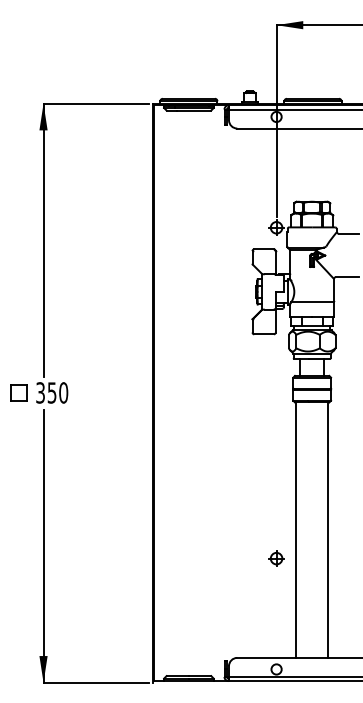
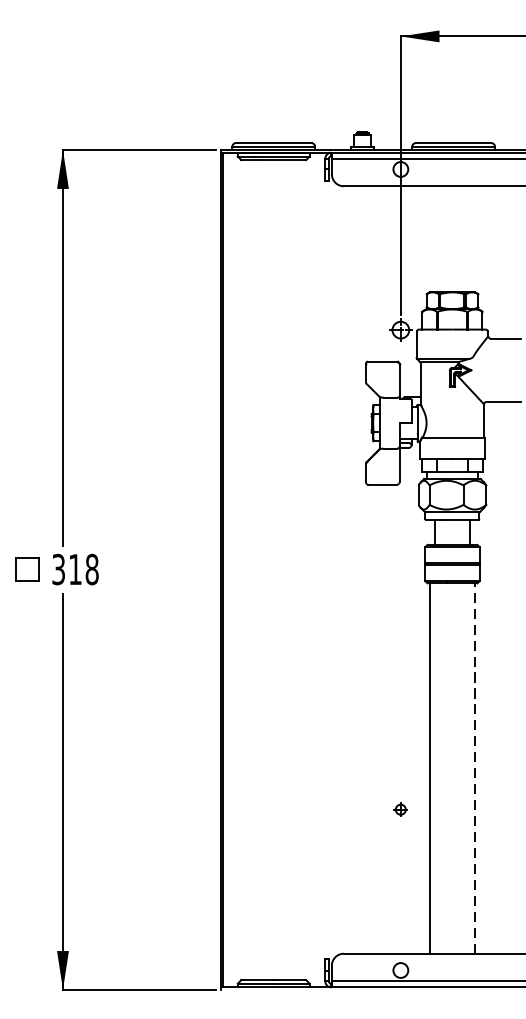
text: (57, 392) -> (83, 568), 350 -> 318
line: (327, 530) -> (474, 769), solid -> dashed
part: (276, 558) -> (400, 809), size x0.6

